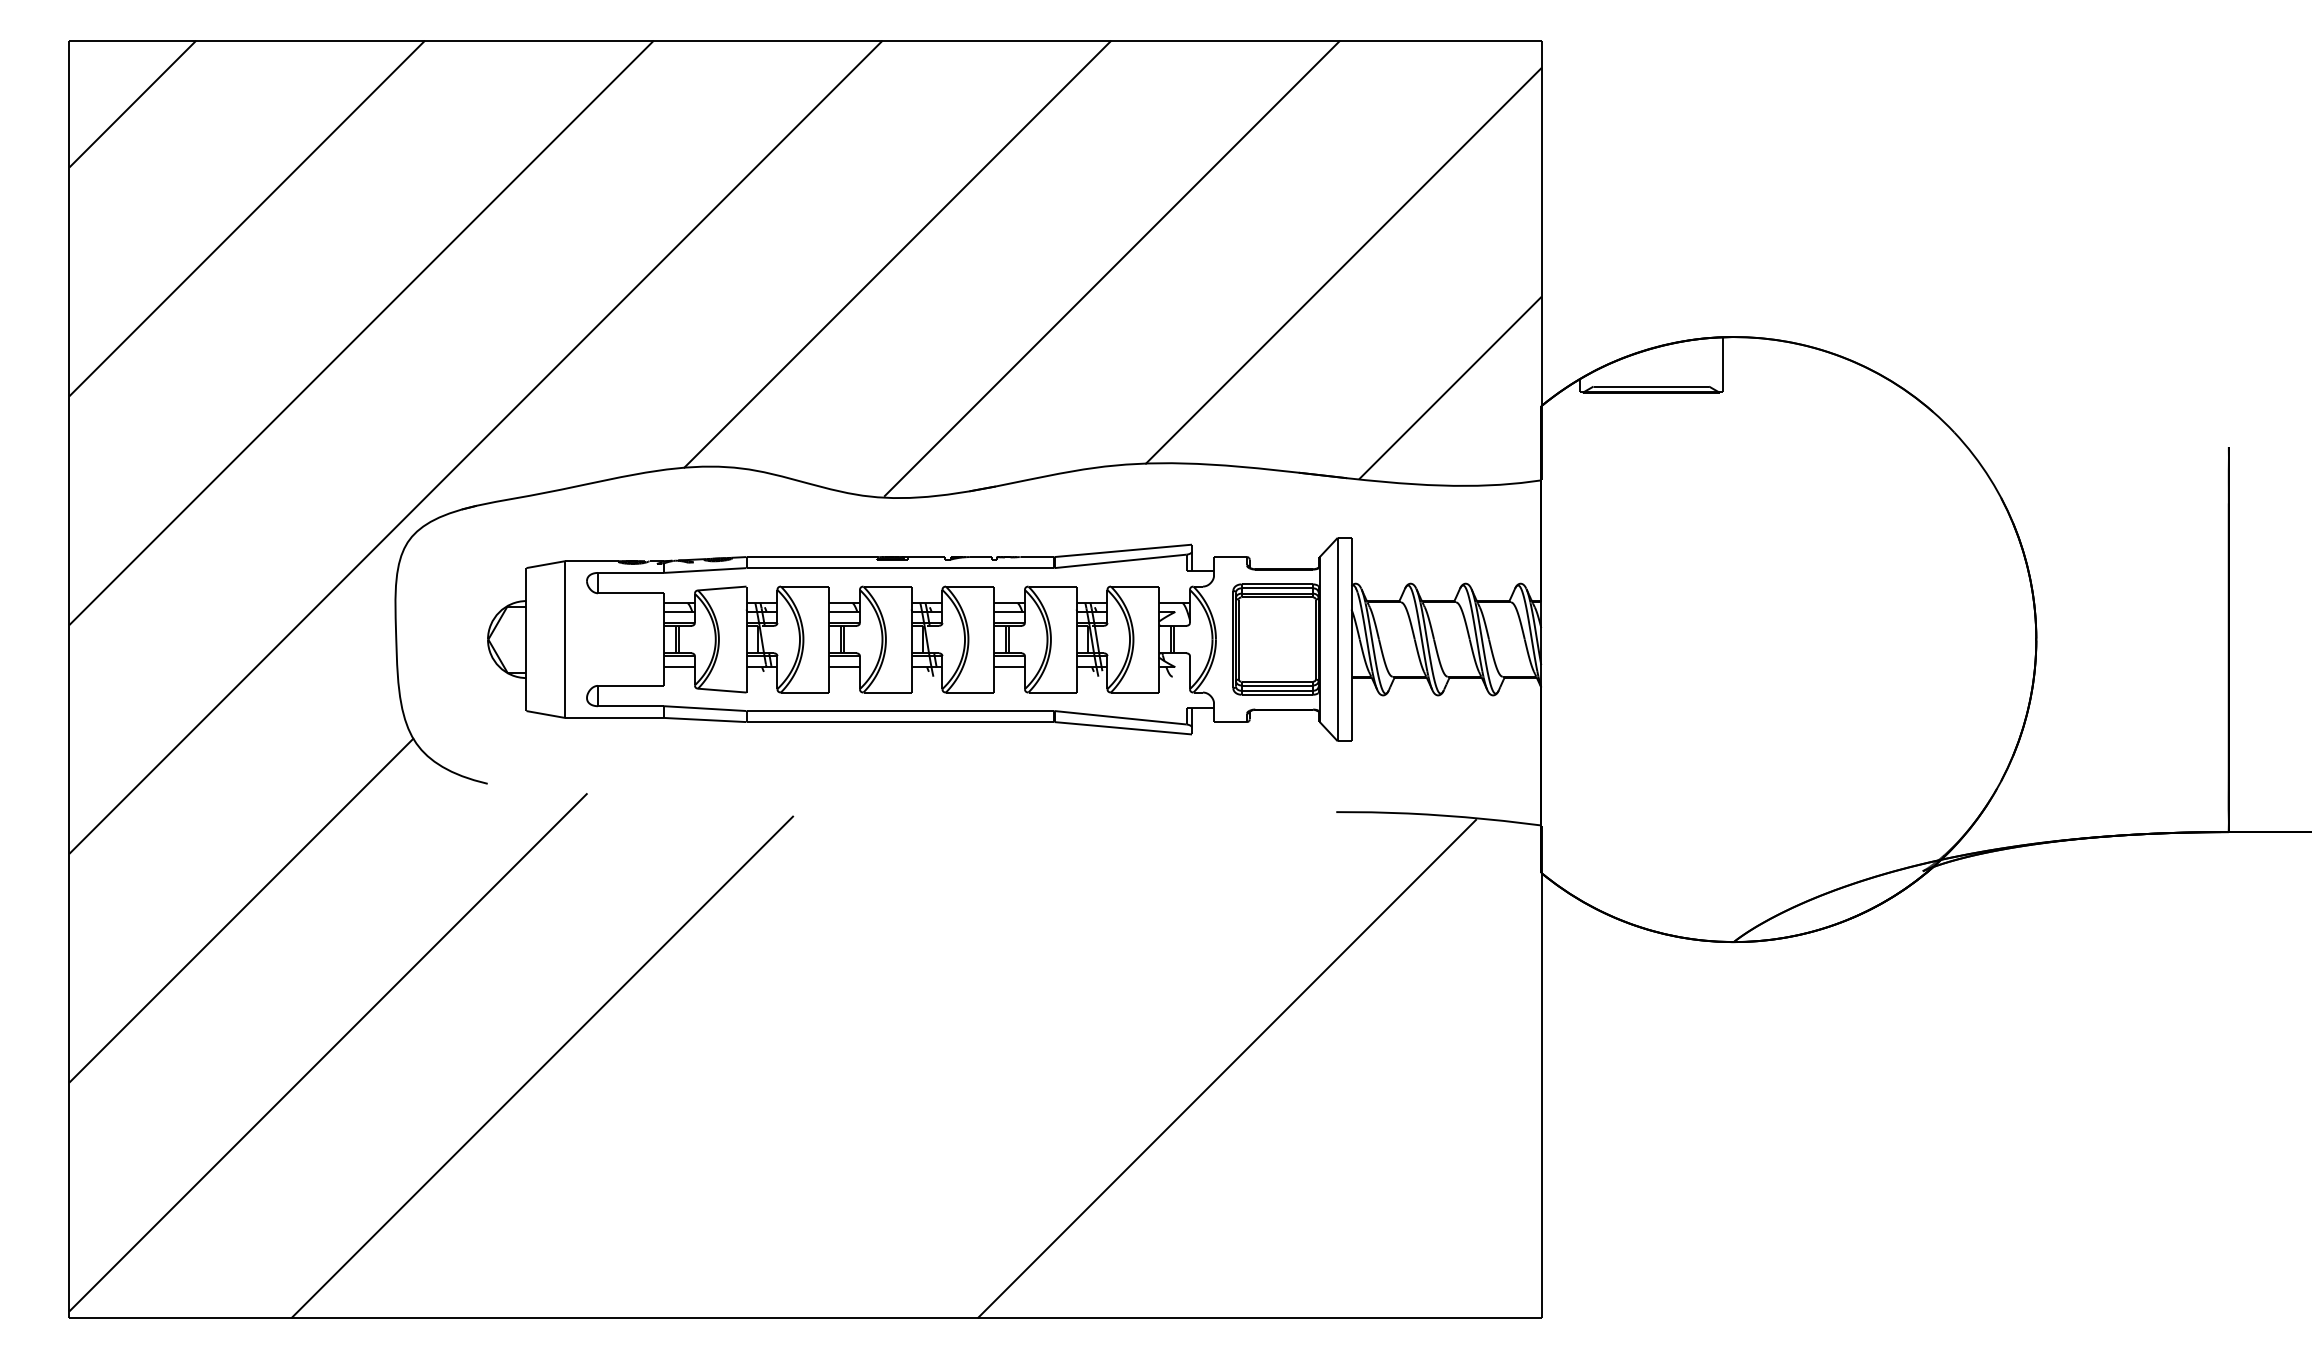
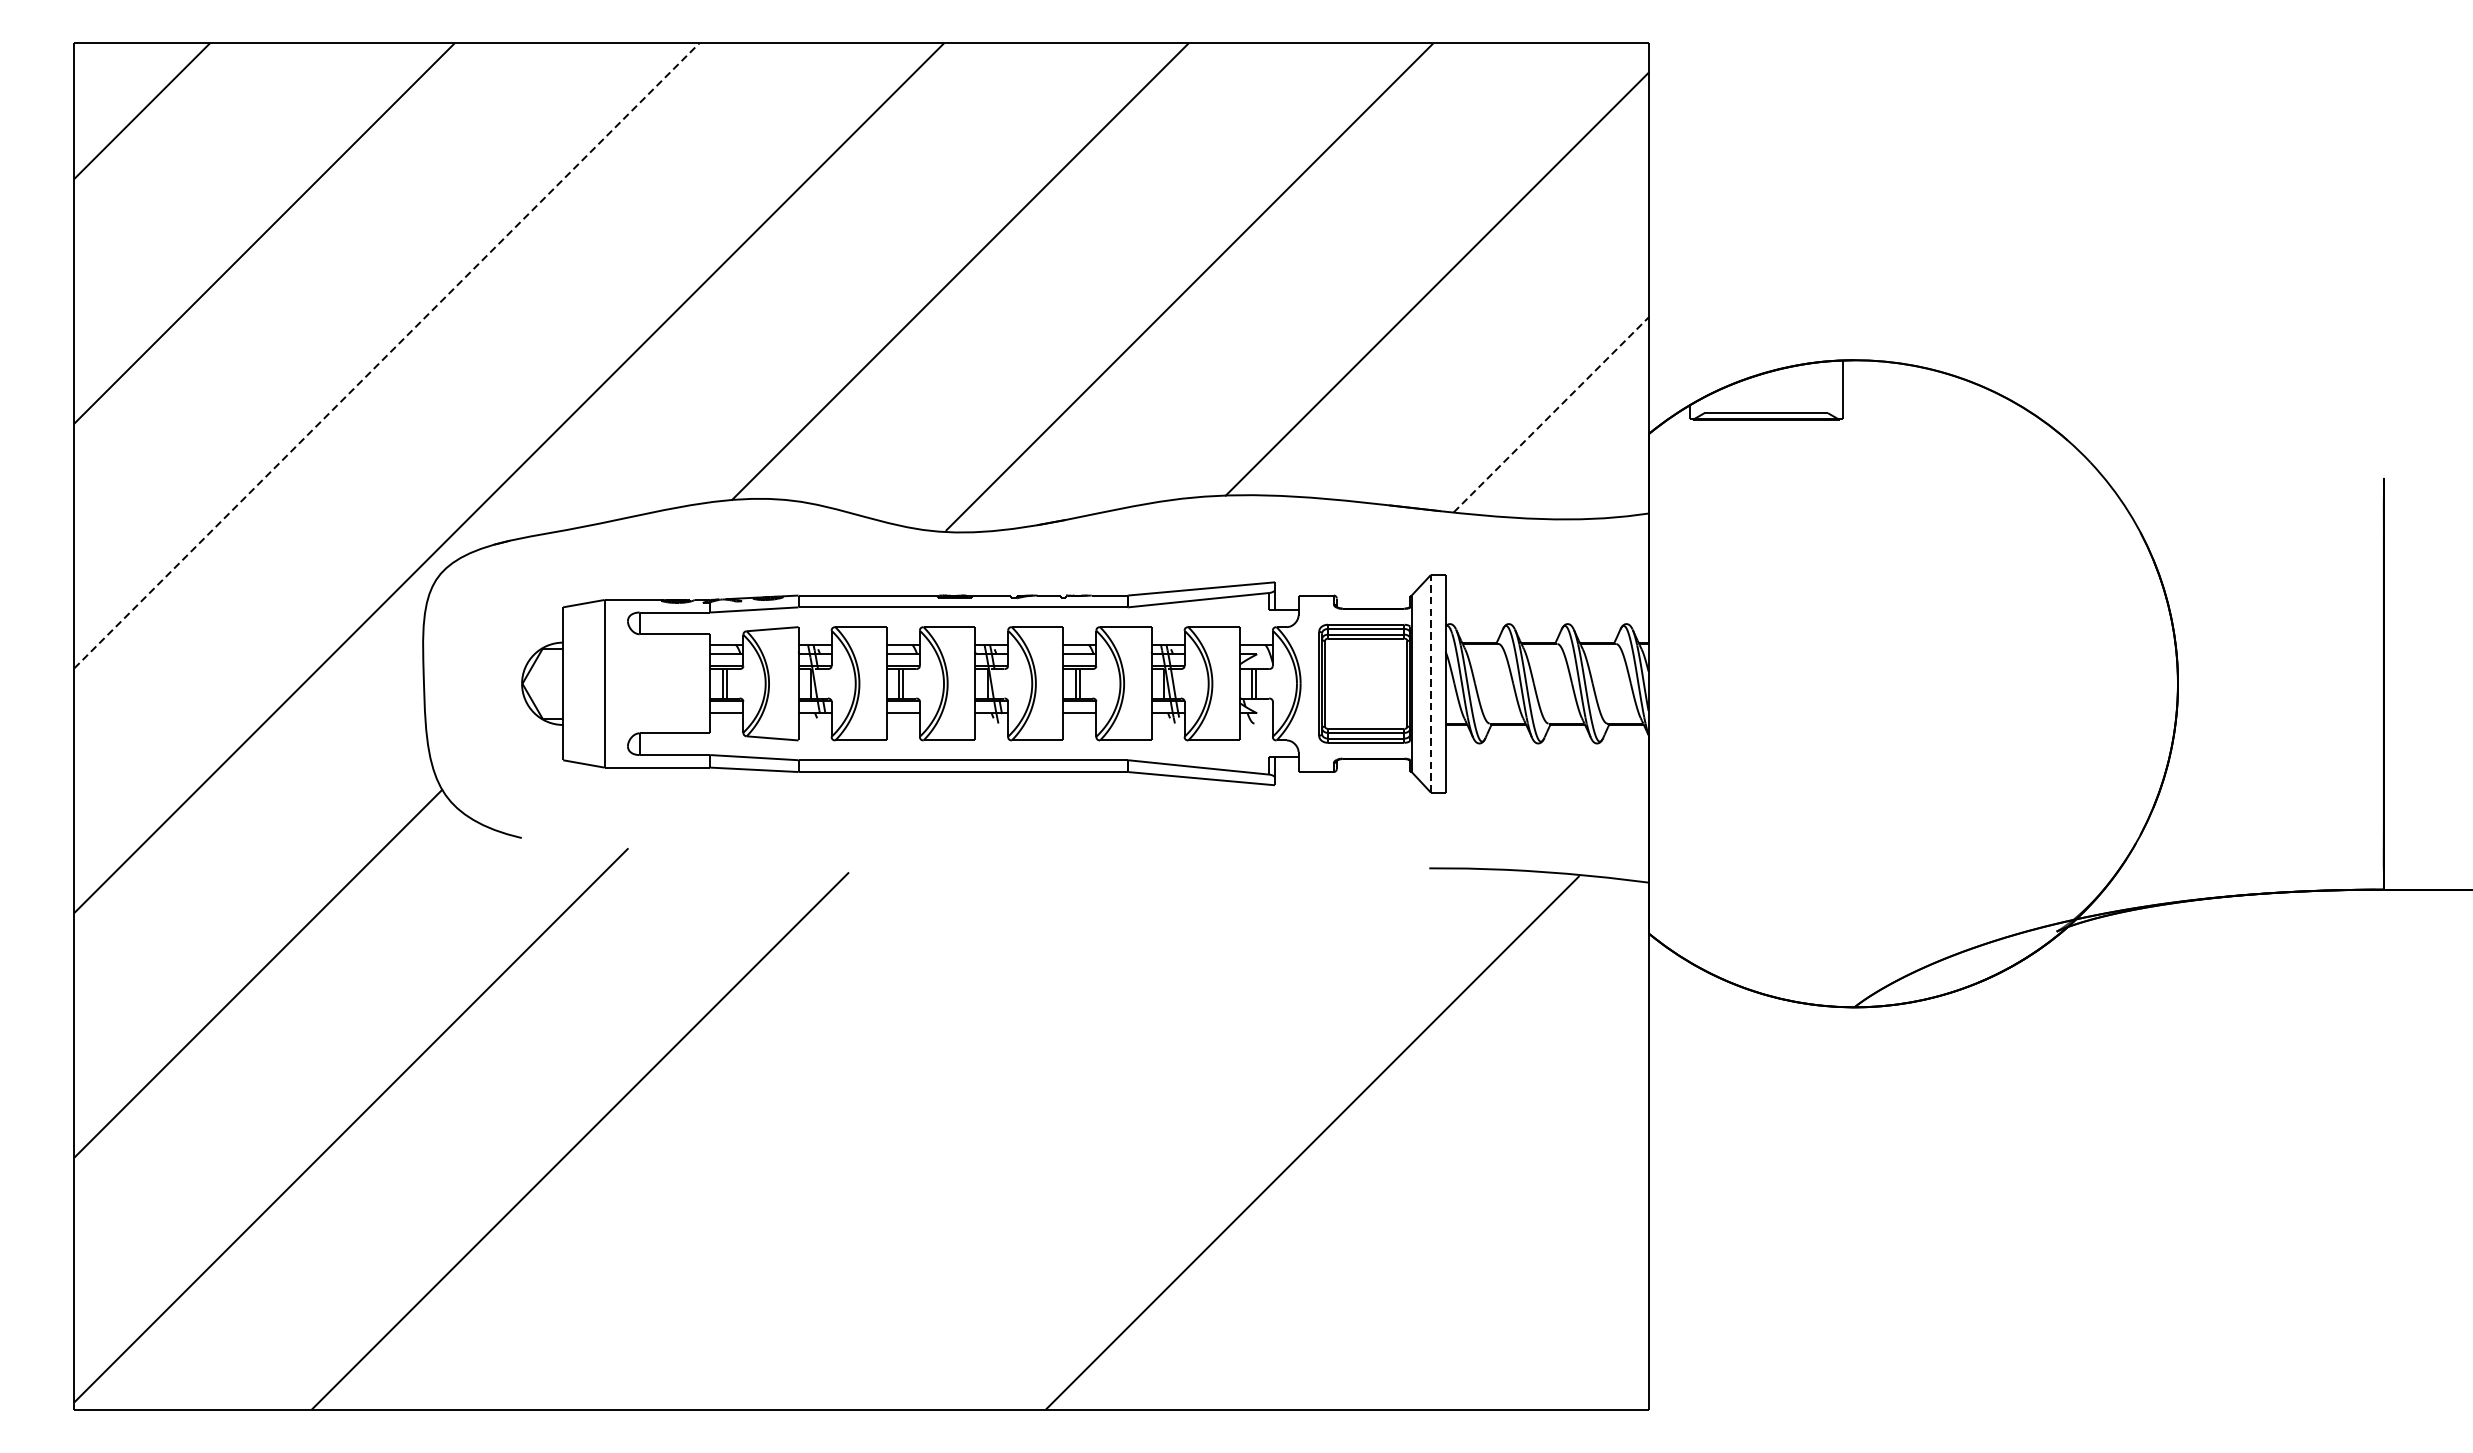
line: (361, 332) -> (386, 355), solid -> dashed
line: (1450, 387) -> (1551, 414), solid -> dashed
line: (1337, 639) -> (1430, 683), solid -> dashed

